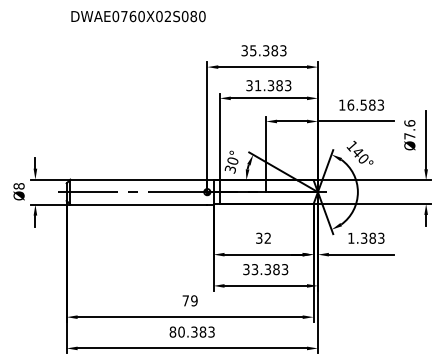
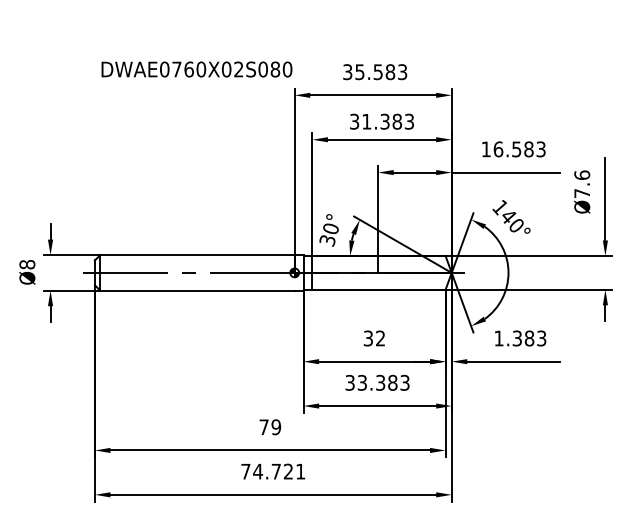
text: (138, 16) -> (196, 69), moved
text: (266, 50) -> (378, 71), 35.383 -> 35.583
text: (192, 331) -> (273, 471), 80.383 -> 74.721

